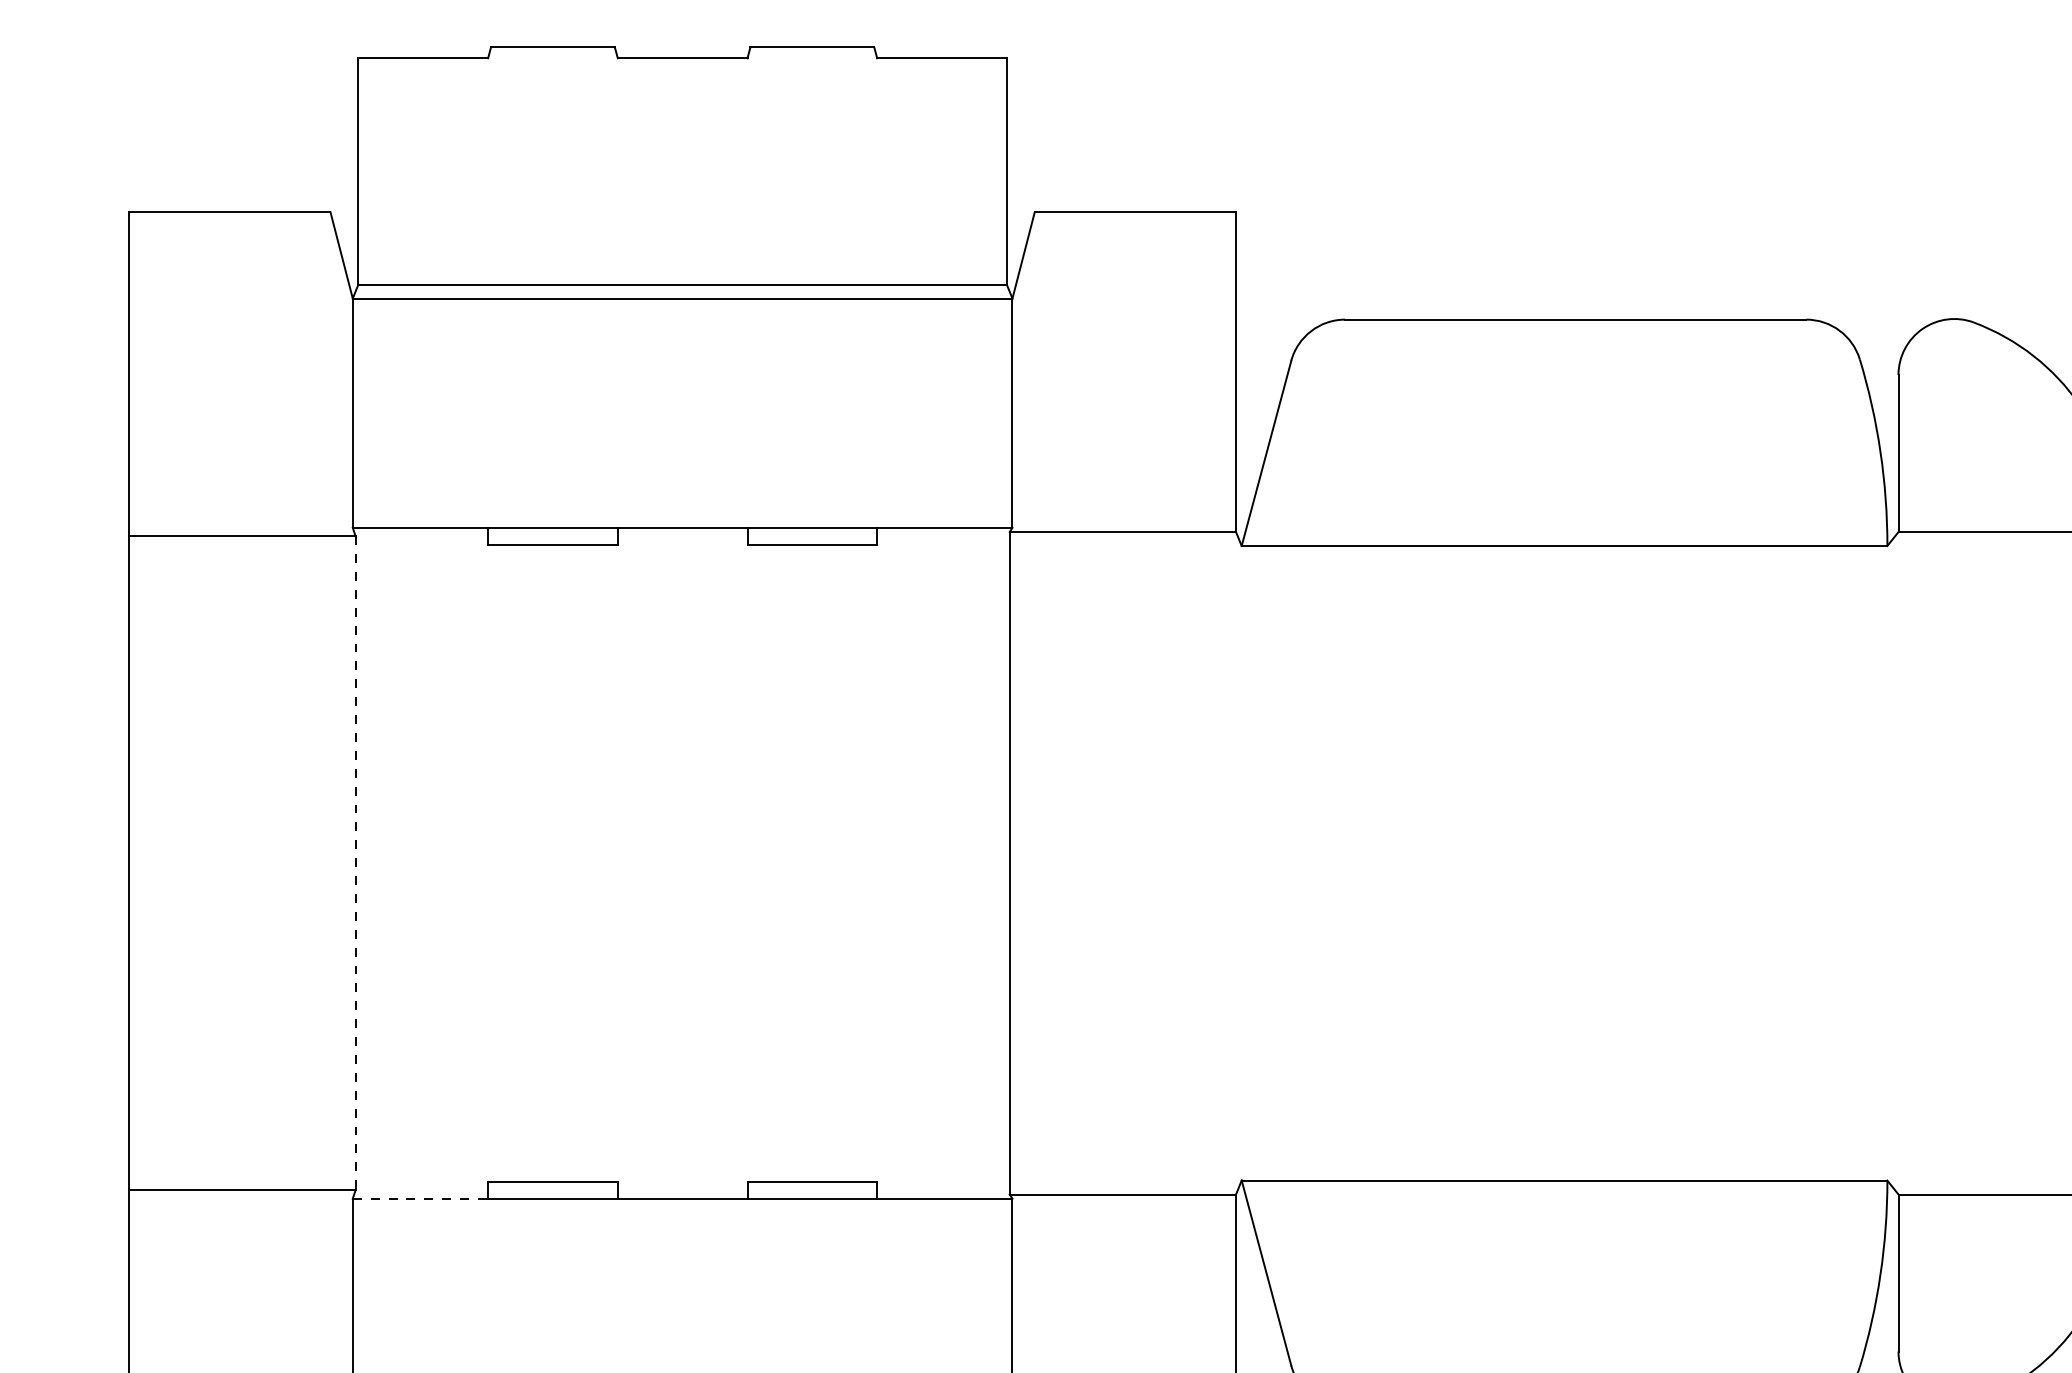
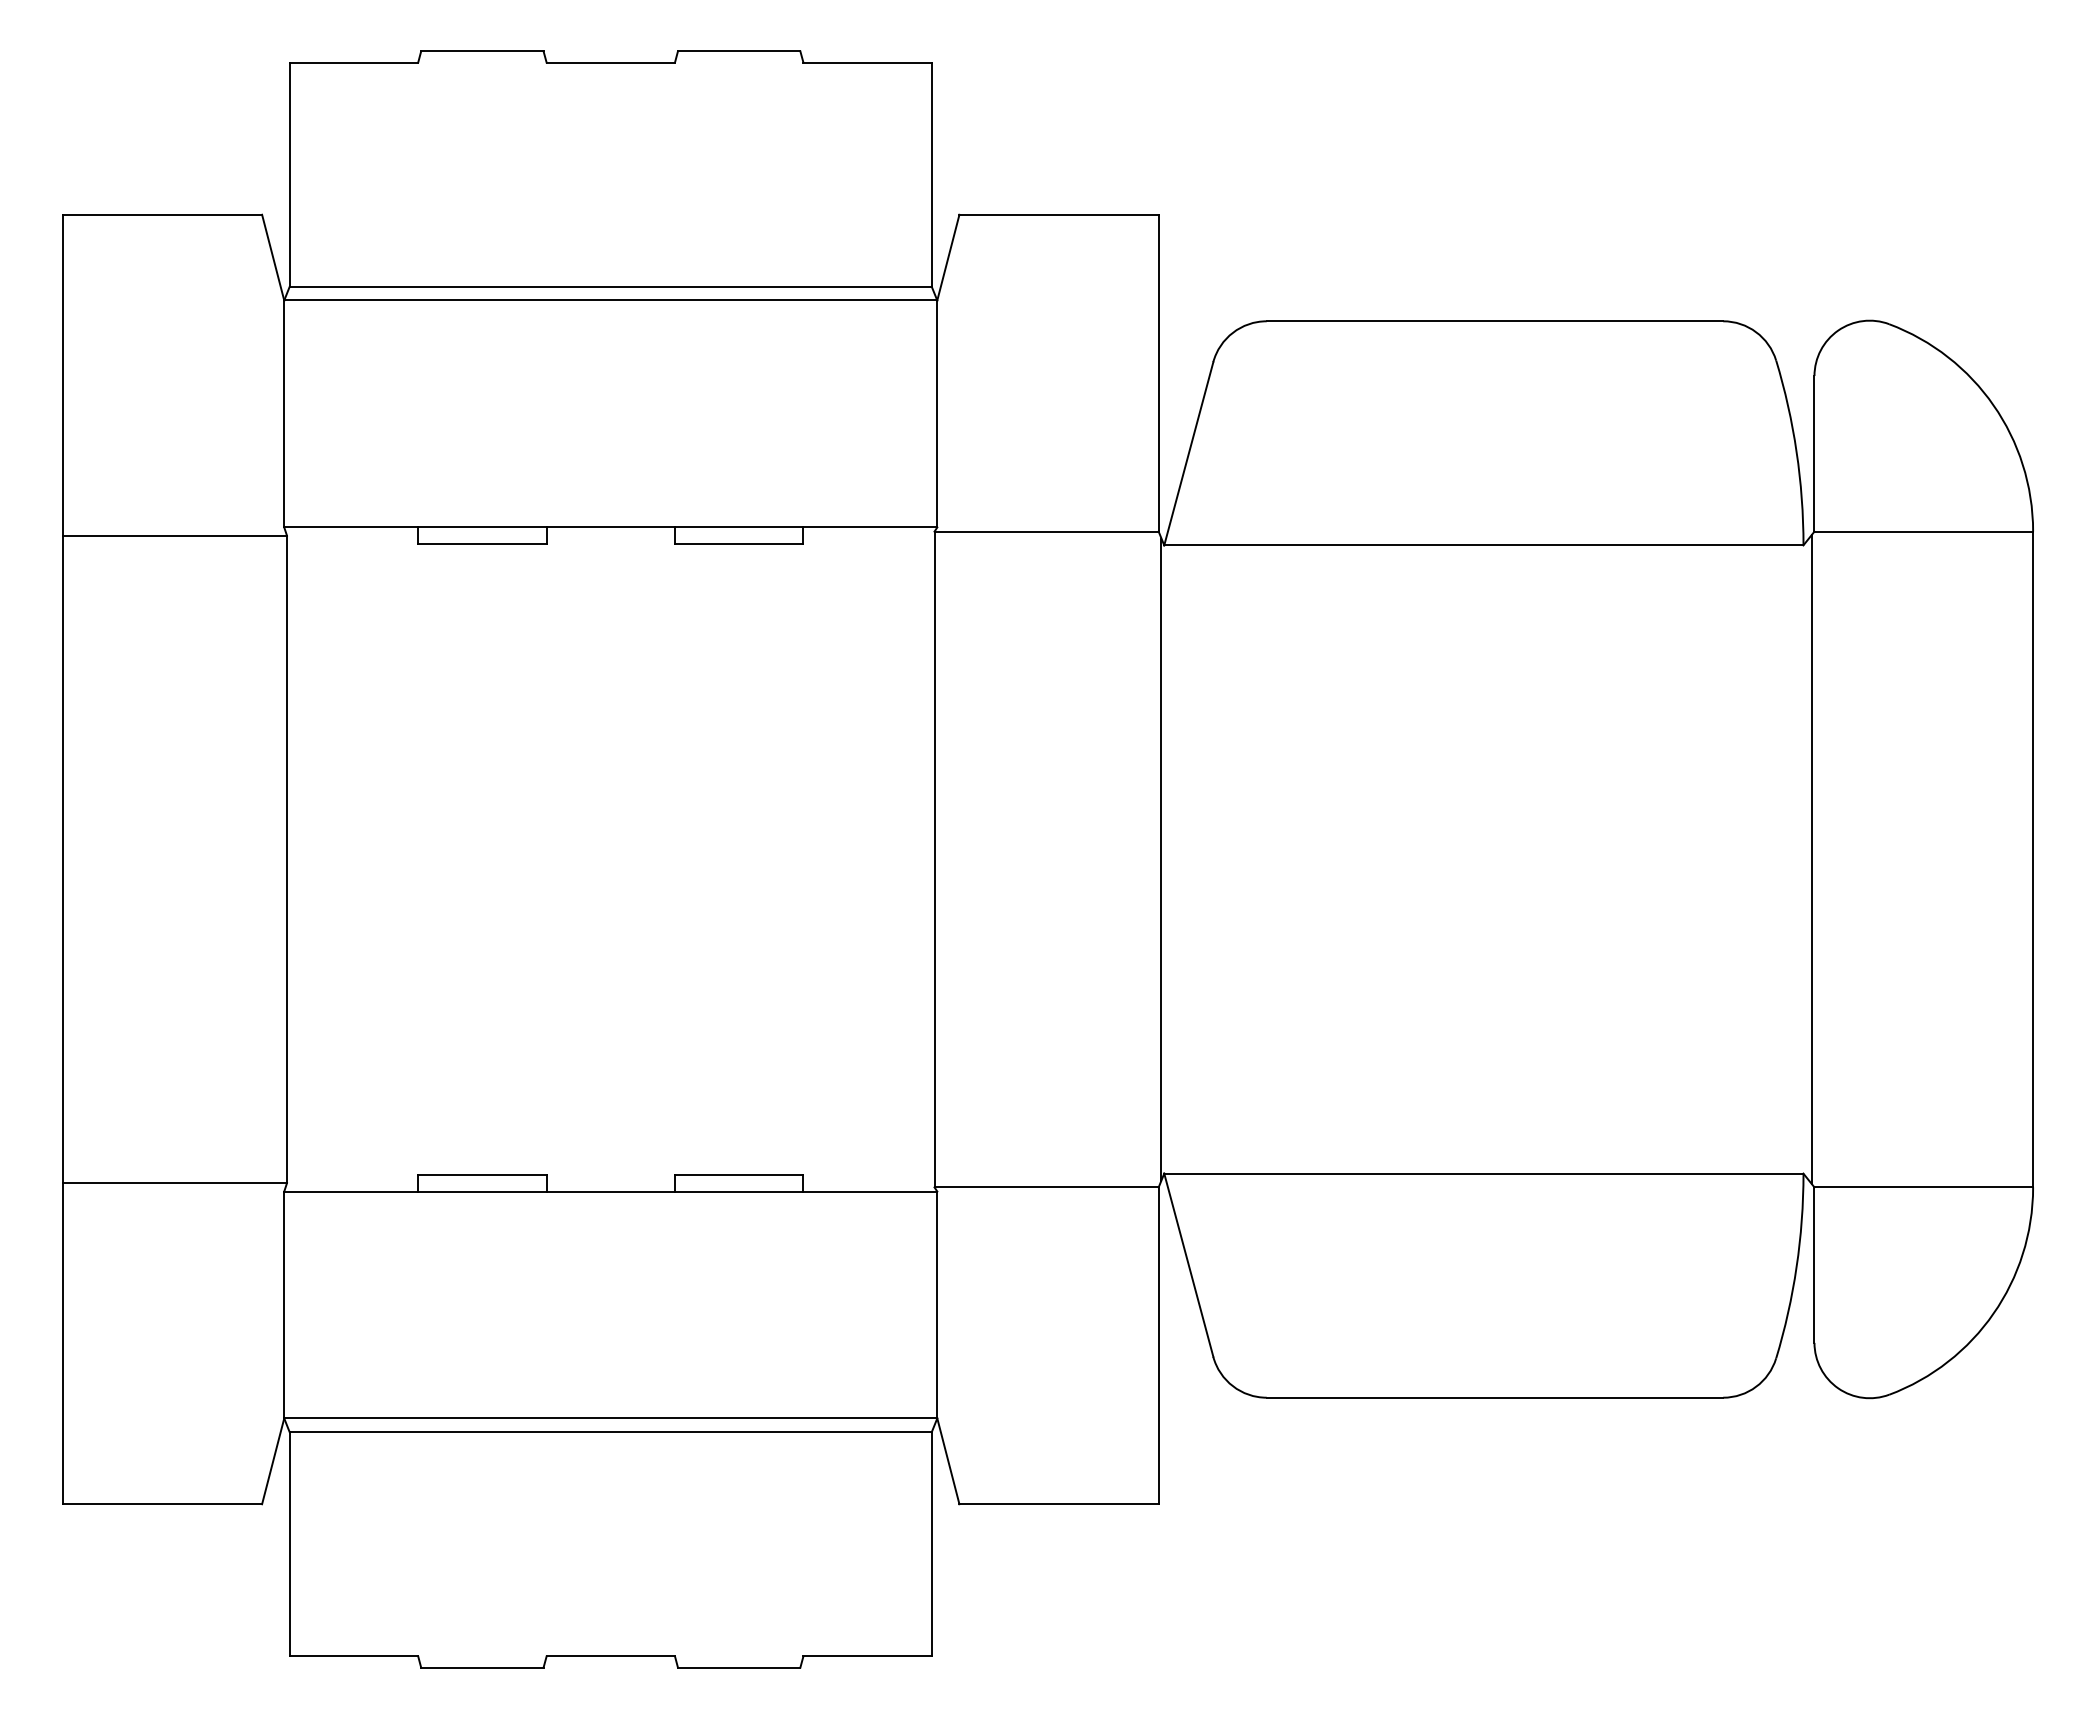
line: (356, 863) -> (287, 859), dashed -> solid
line: (1238, 863) -> (1161, 859), added
line: (1895, 863) -> (1811, 859), added
line: (420, 1198) -> (351, 1191), dashed -> solid

